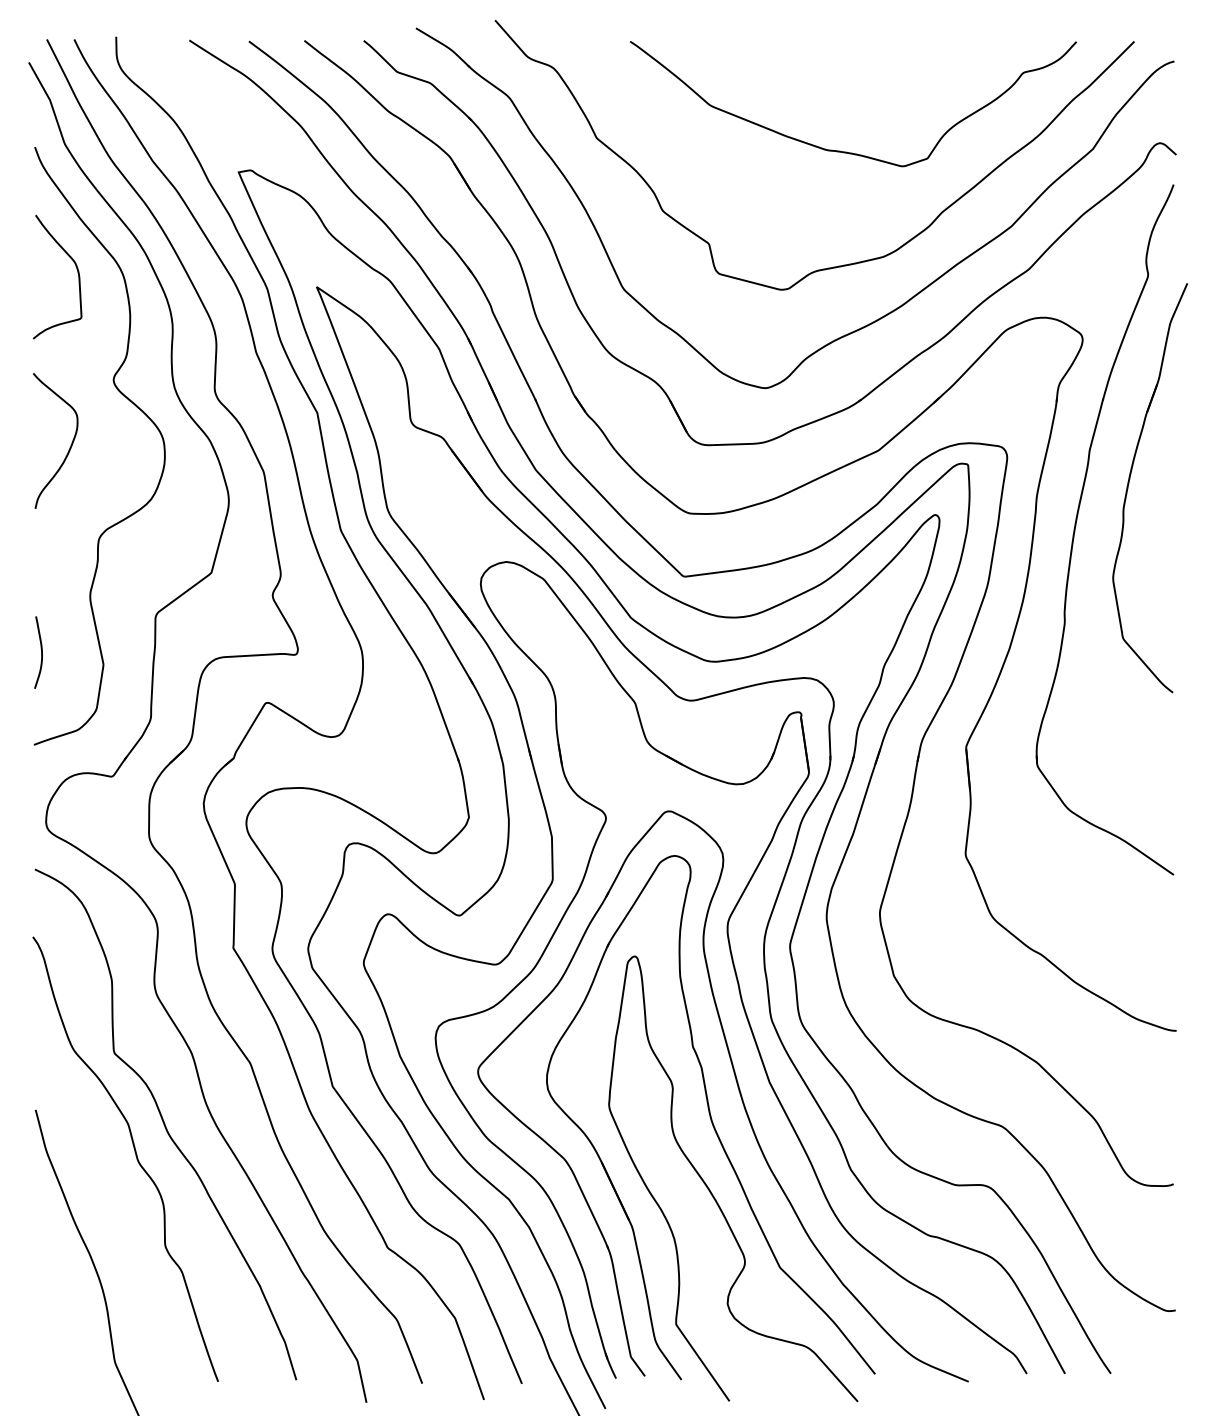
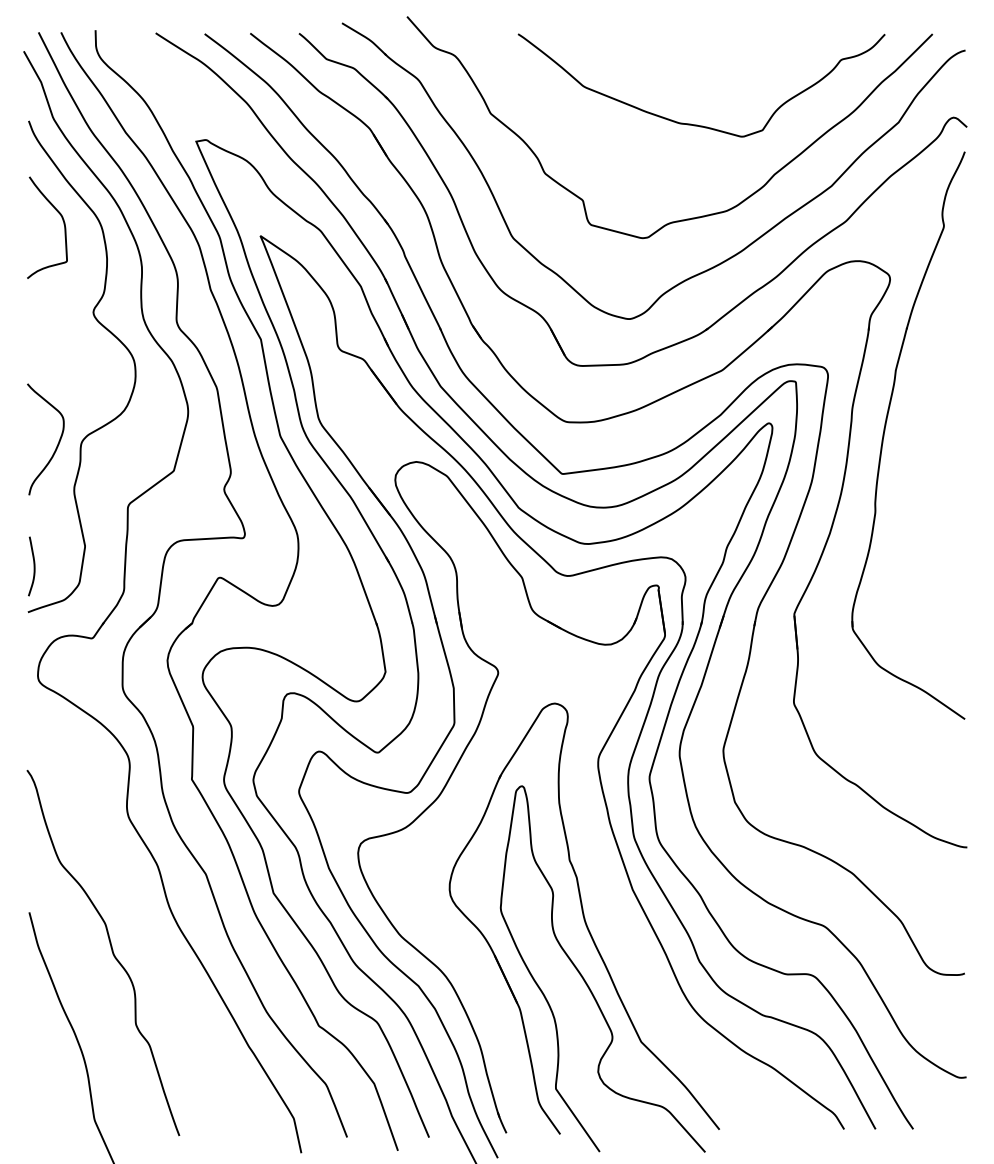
curve: (69, 445) -> (57, 443), moved
part: (1129, 486) -> (928, 399), removed
curve: (40, 652) -> (33, 566), moved
part: (738, 1092) -> (607, 898), removed
curve: (165, 1124) -> (136, 924), removed

